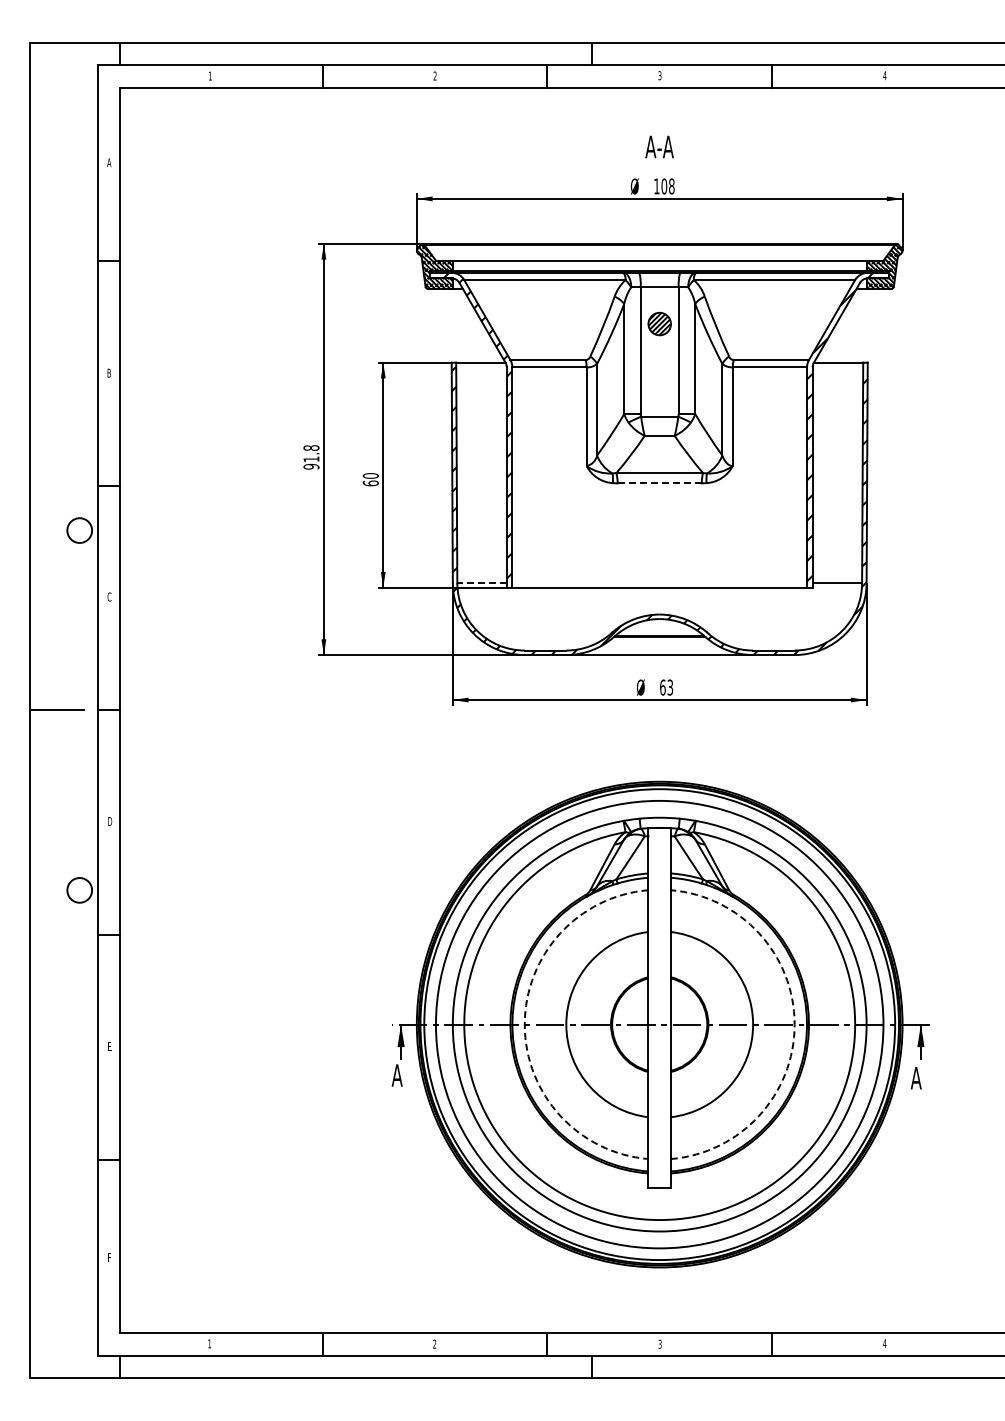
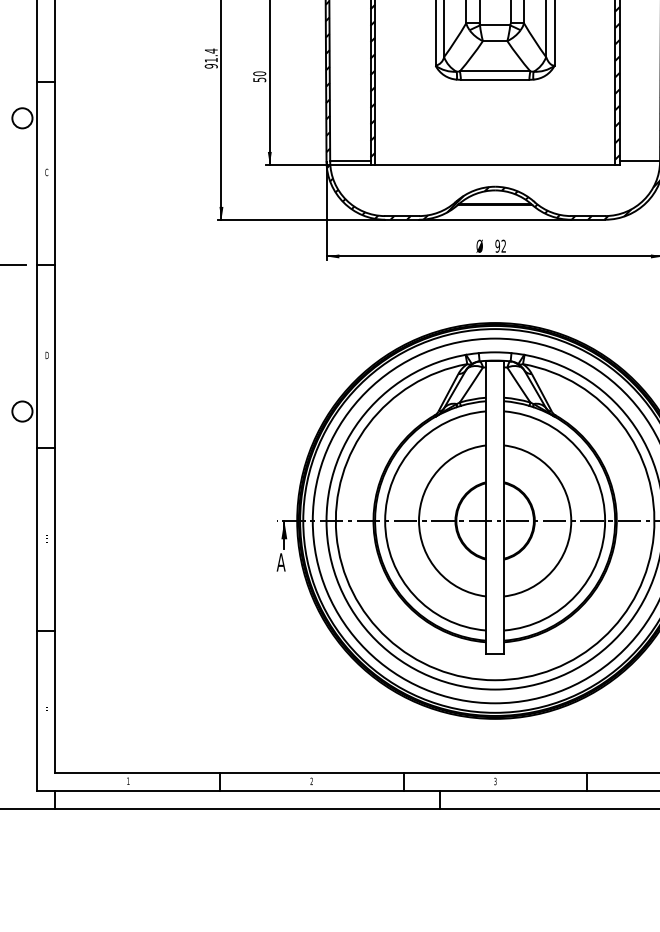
text: (311, 448) -> (211, 51), 91.8 -> 91.4
text: (370, 483) -> (259, 79), 60 -> 50
line: (660, 483) -> (495, 79), dashed -> solid
line: (482, 583) -> (350, 161), dashed -> solid
text: (666, 687) -> (500, 246), 63 -> 92
arc: (524, 1024) -> (384, 520), dashed -> solid
arc: (794, 1024) -> (604, 520), dashed -> solid

